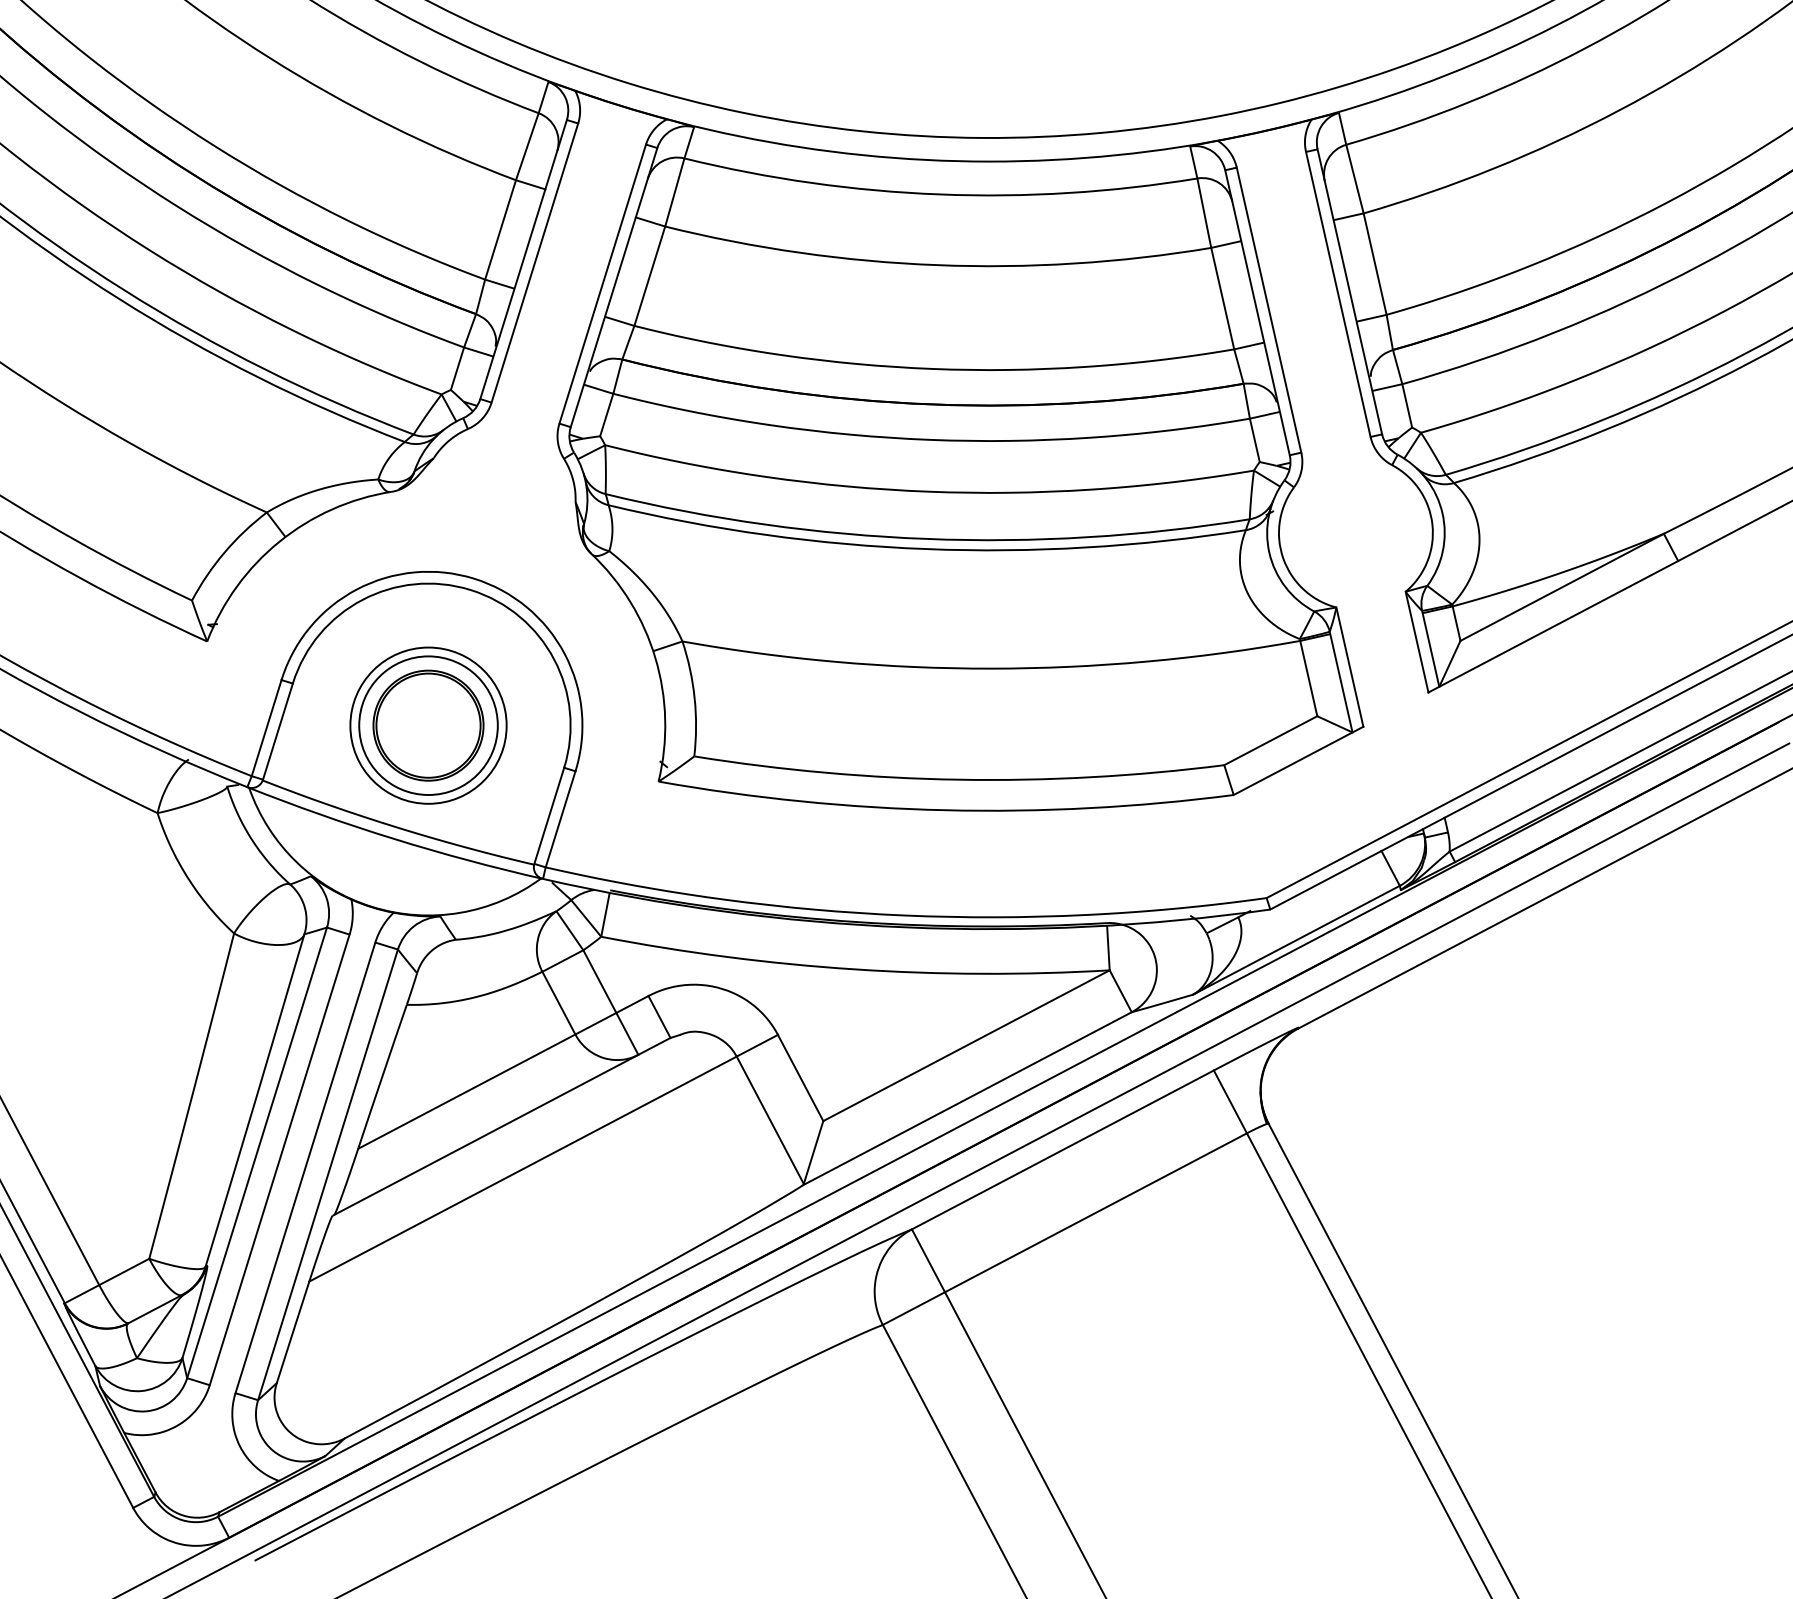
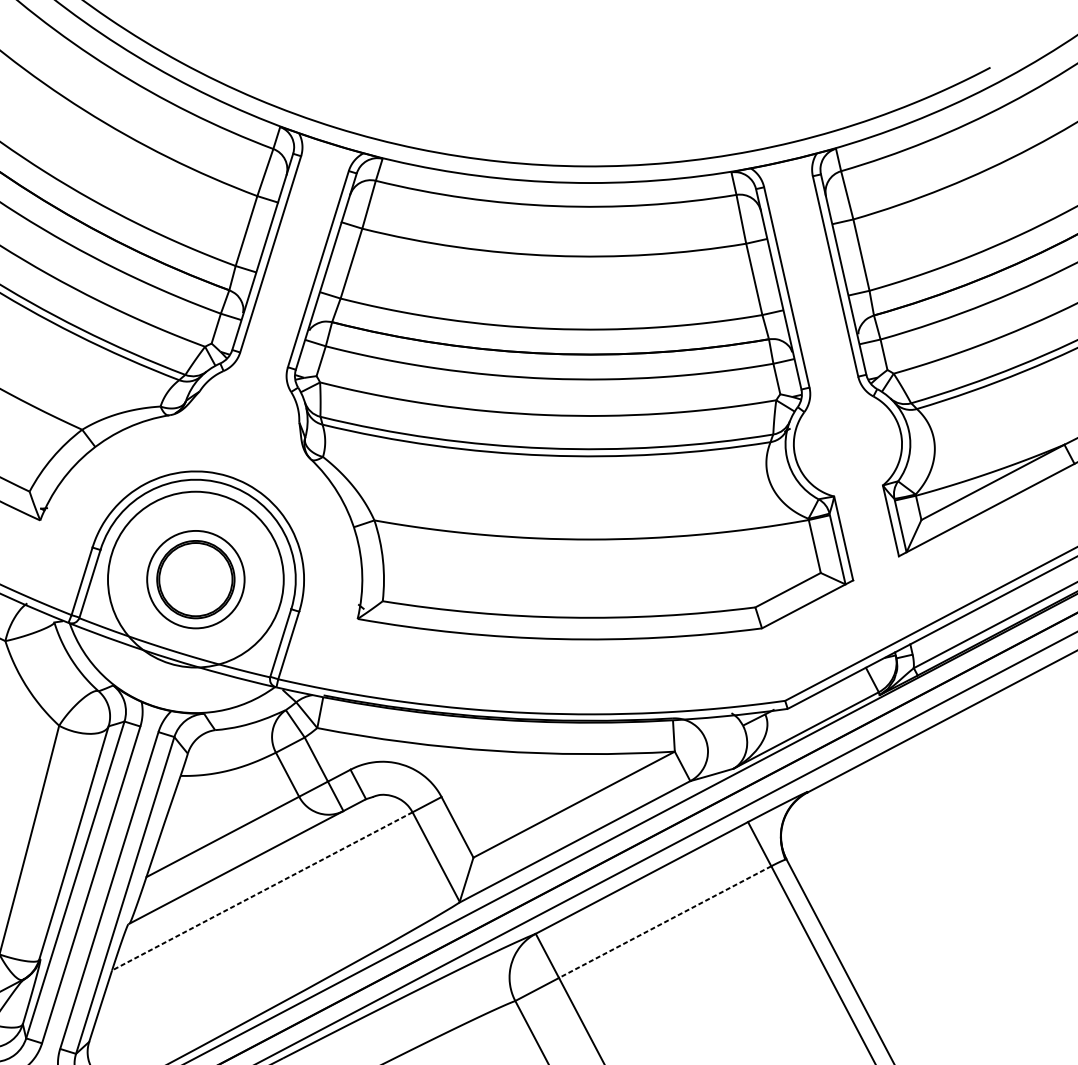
circle: (428, 725) -> (195, 579), size x1.6
line: (523, 1169) -> (262, 891), solid -> dashed
line: (1095, 1212) -> (664, 921), solid -> dashed

